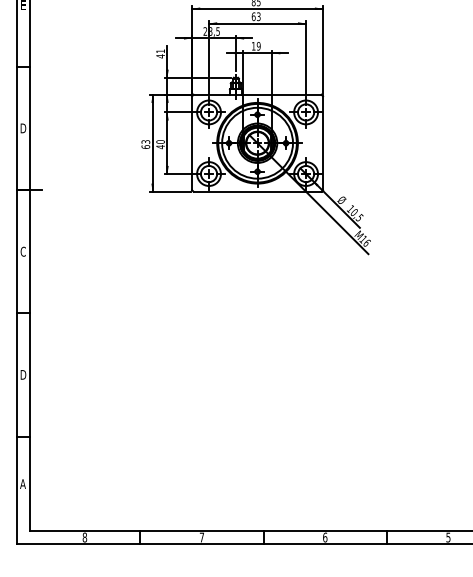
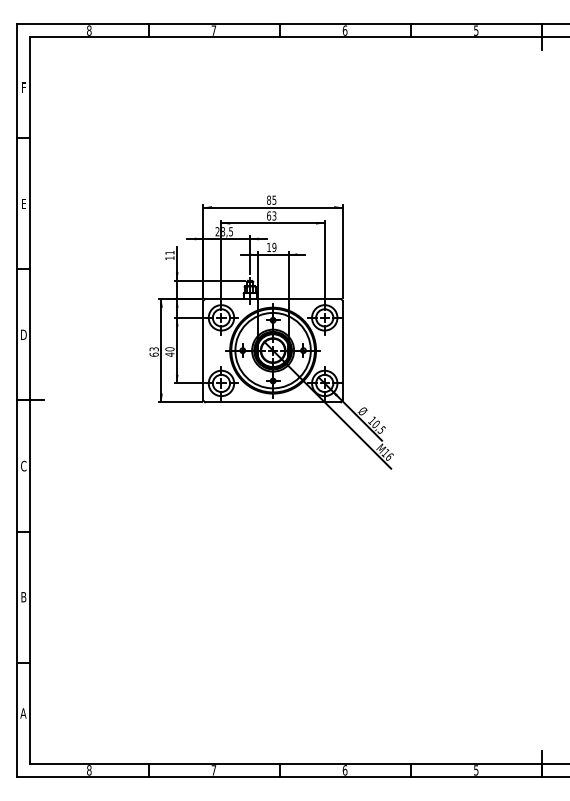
text: (160, 56) -> (169, 258), 41 -> 11
text: (23, 375) -> (23, 597), D -> B

